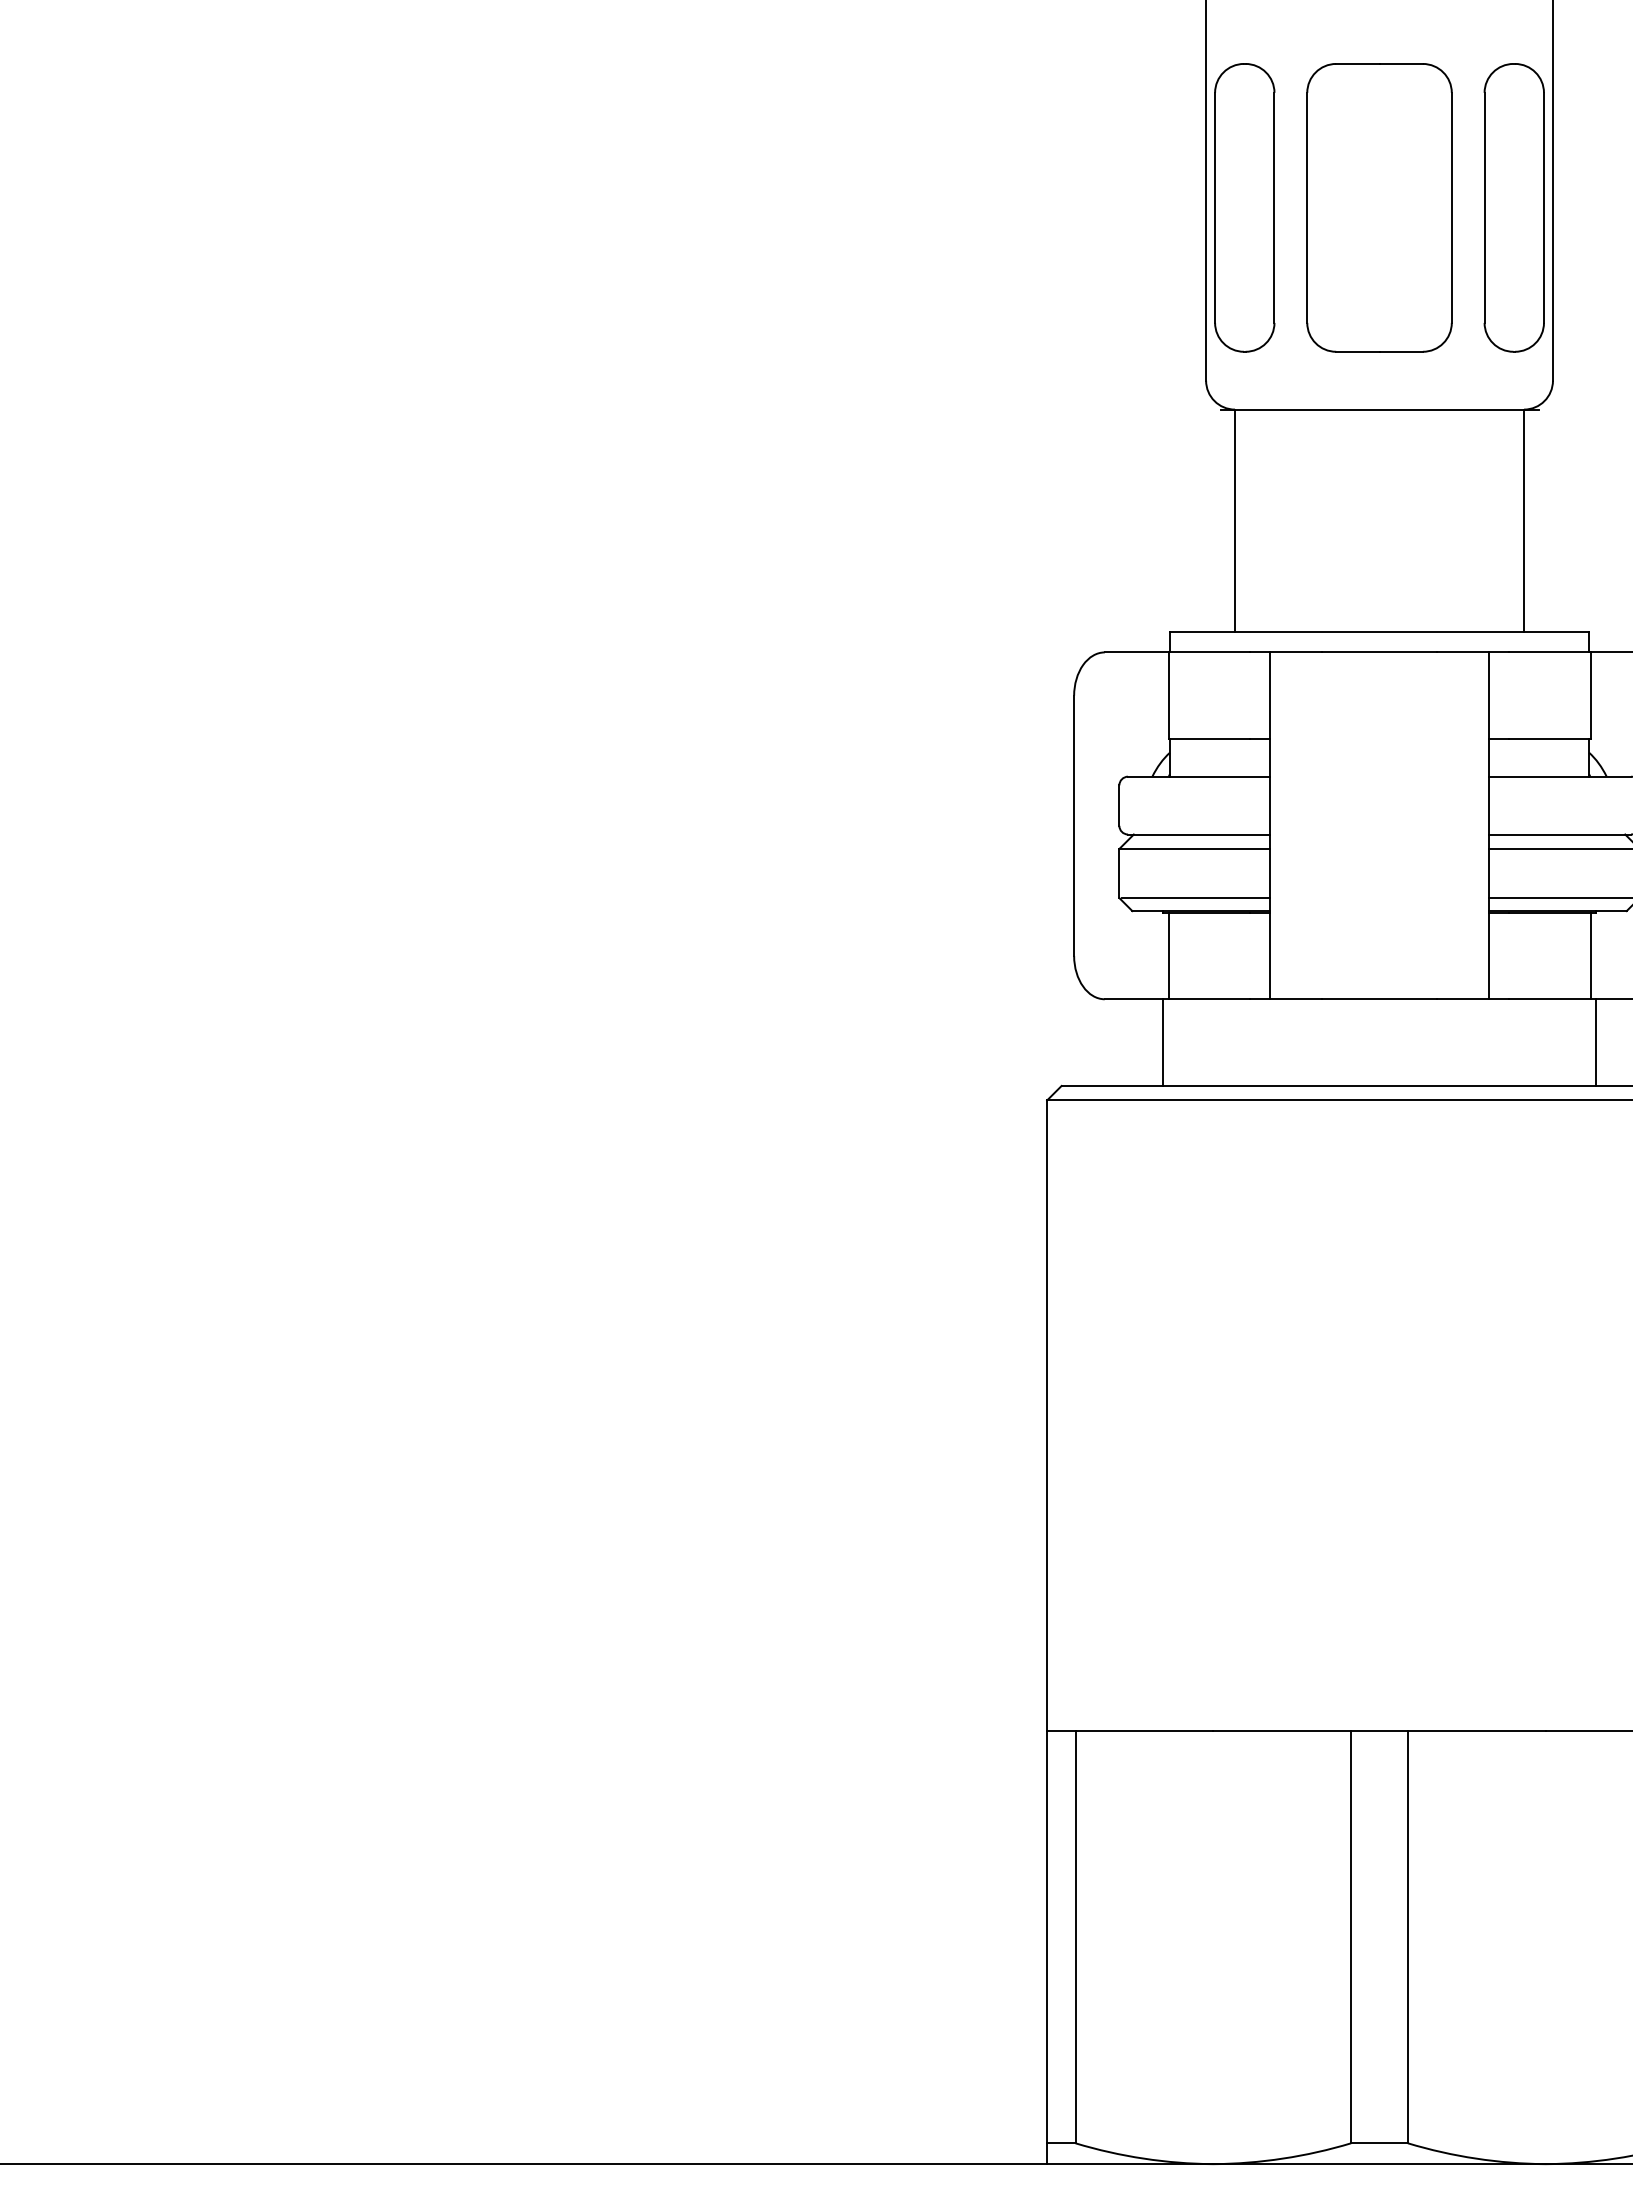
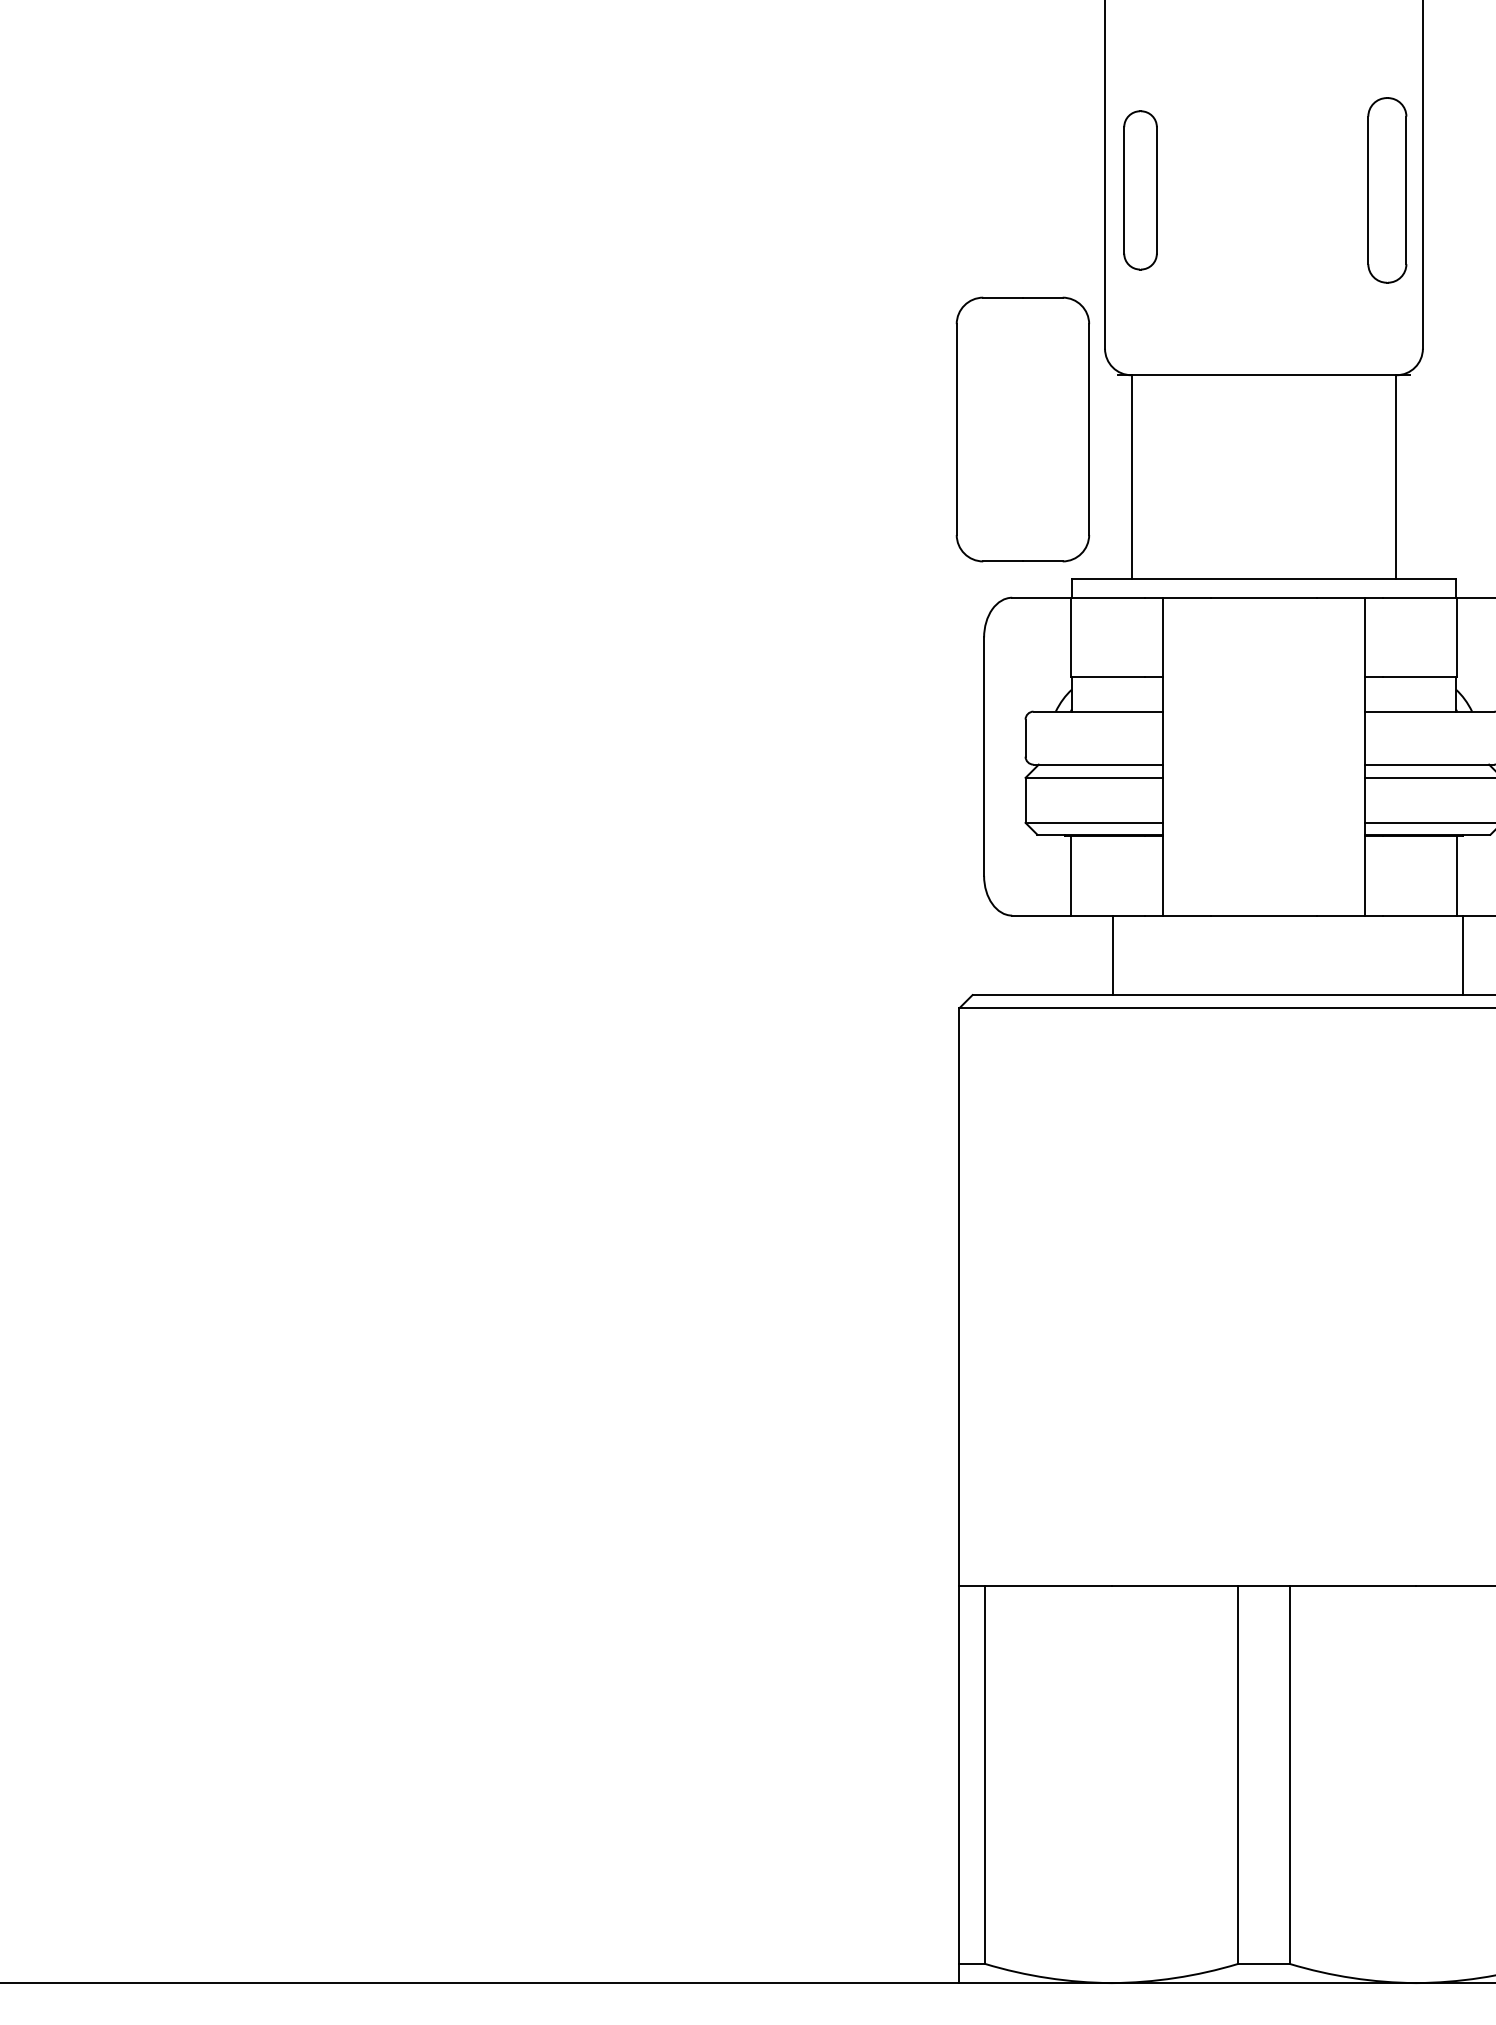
part: (1244, 207) -> (1140, 190), size x0.6
part: (1379, 207) -> (1022, 429), moved
part: (1513, 207) -> (1386, 190), size x0.7
line: (1162, 1042) -> (1112, 955), moved

